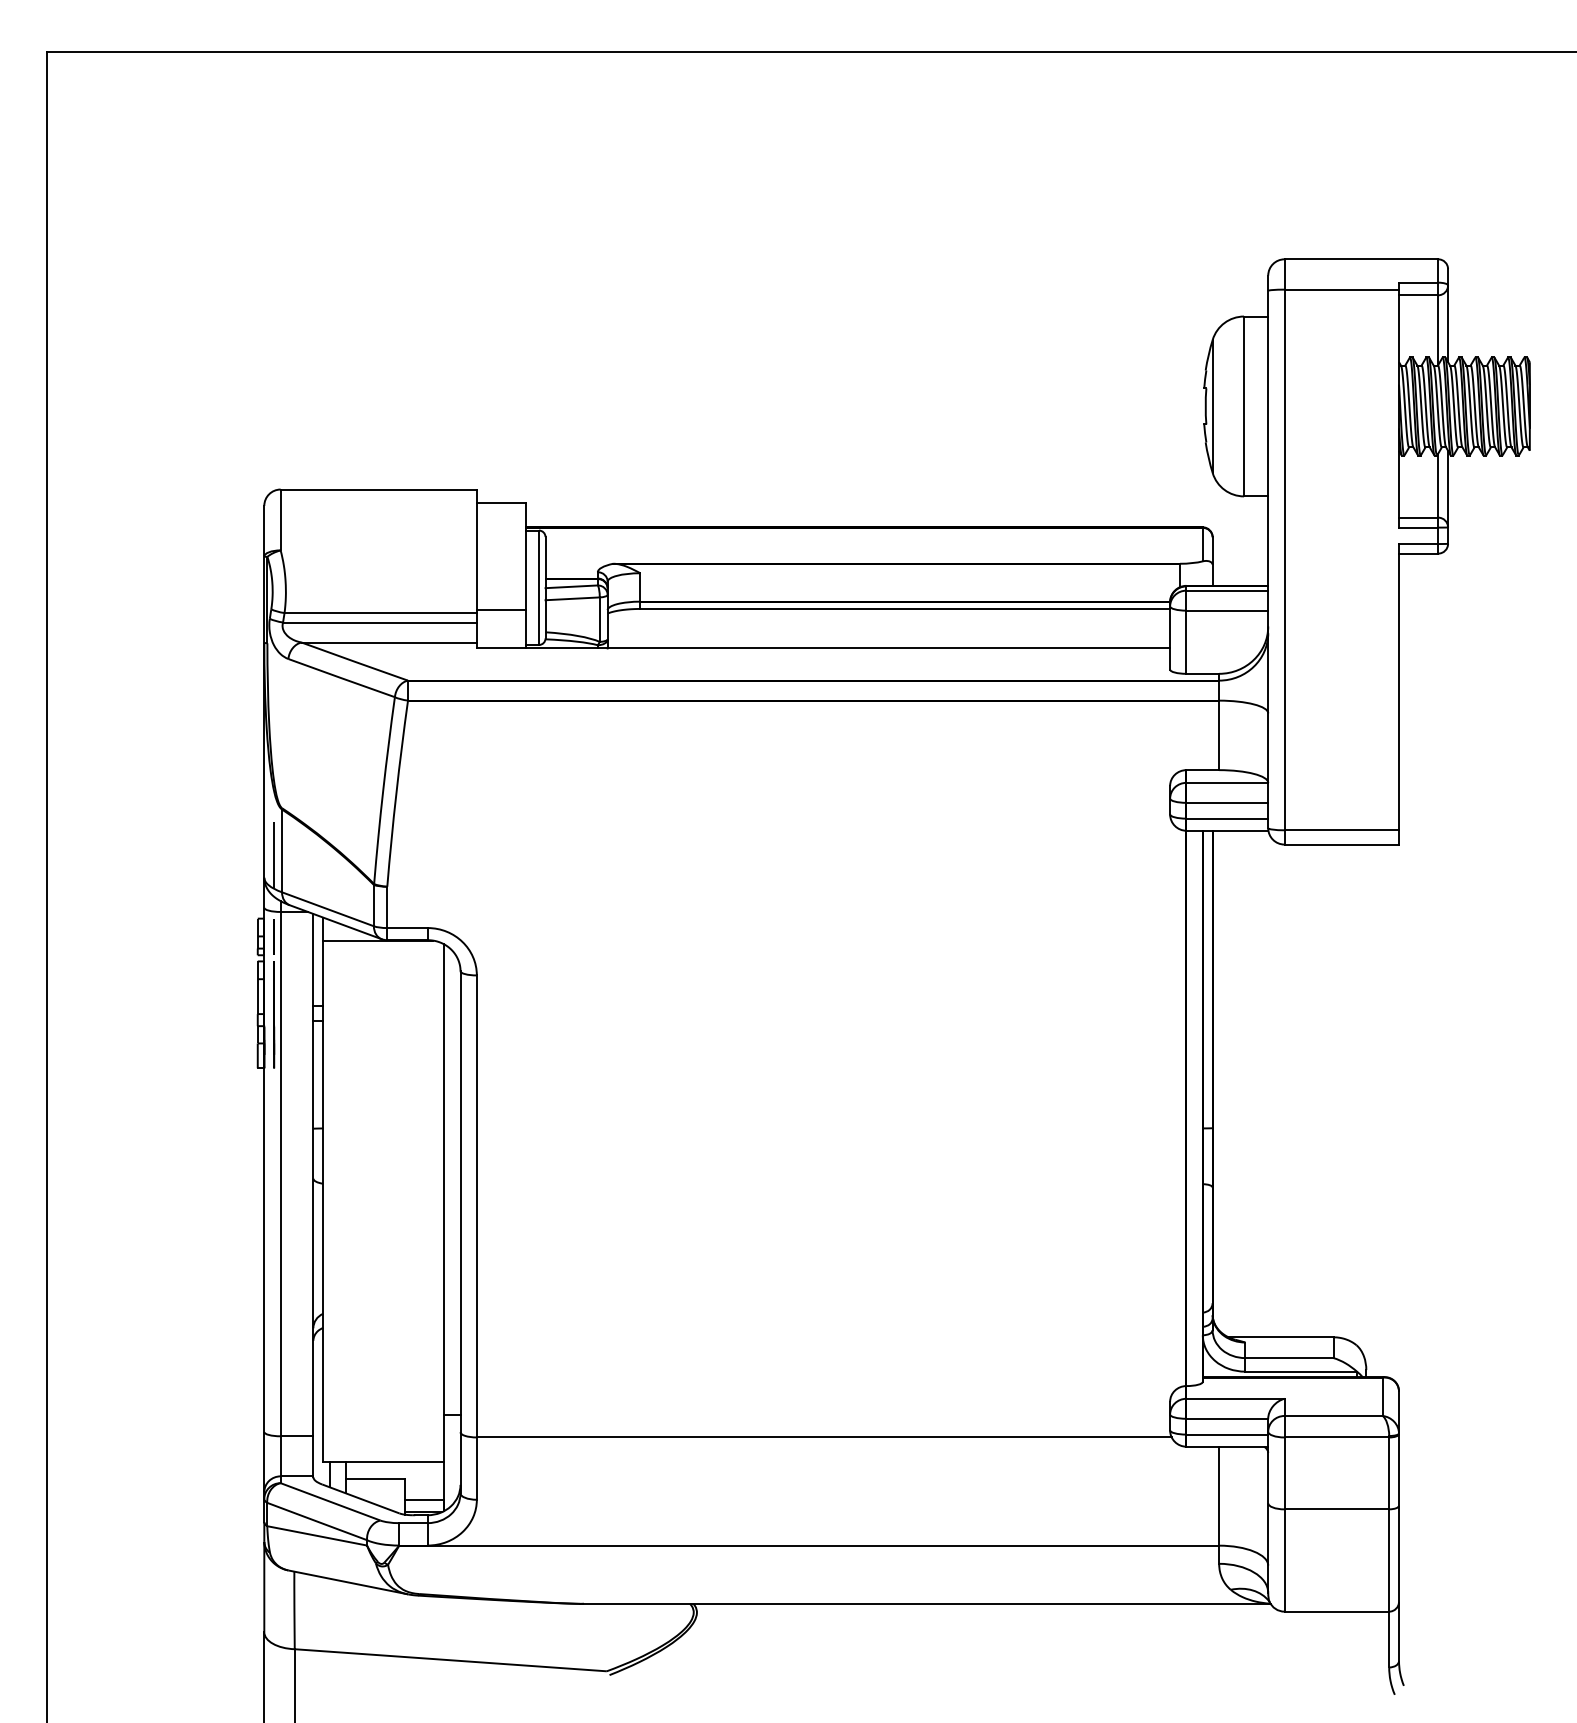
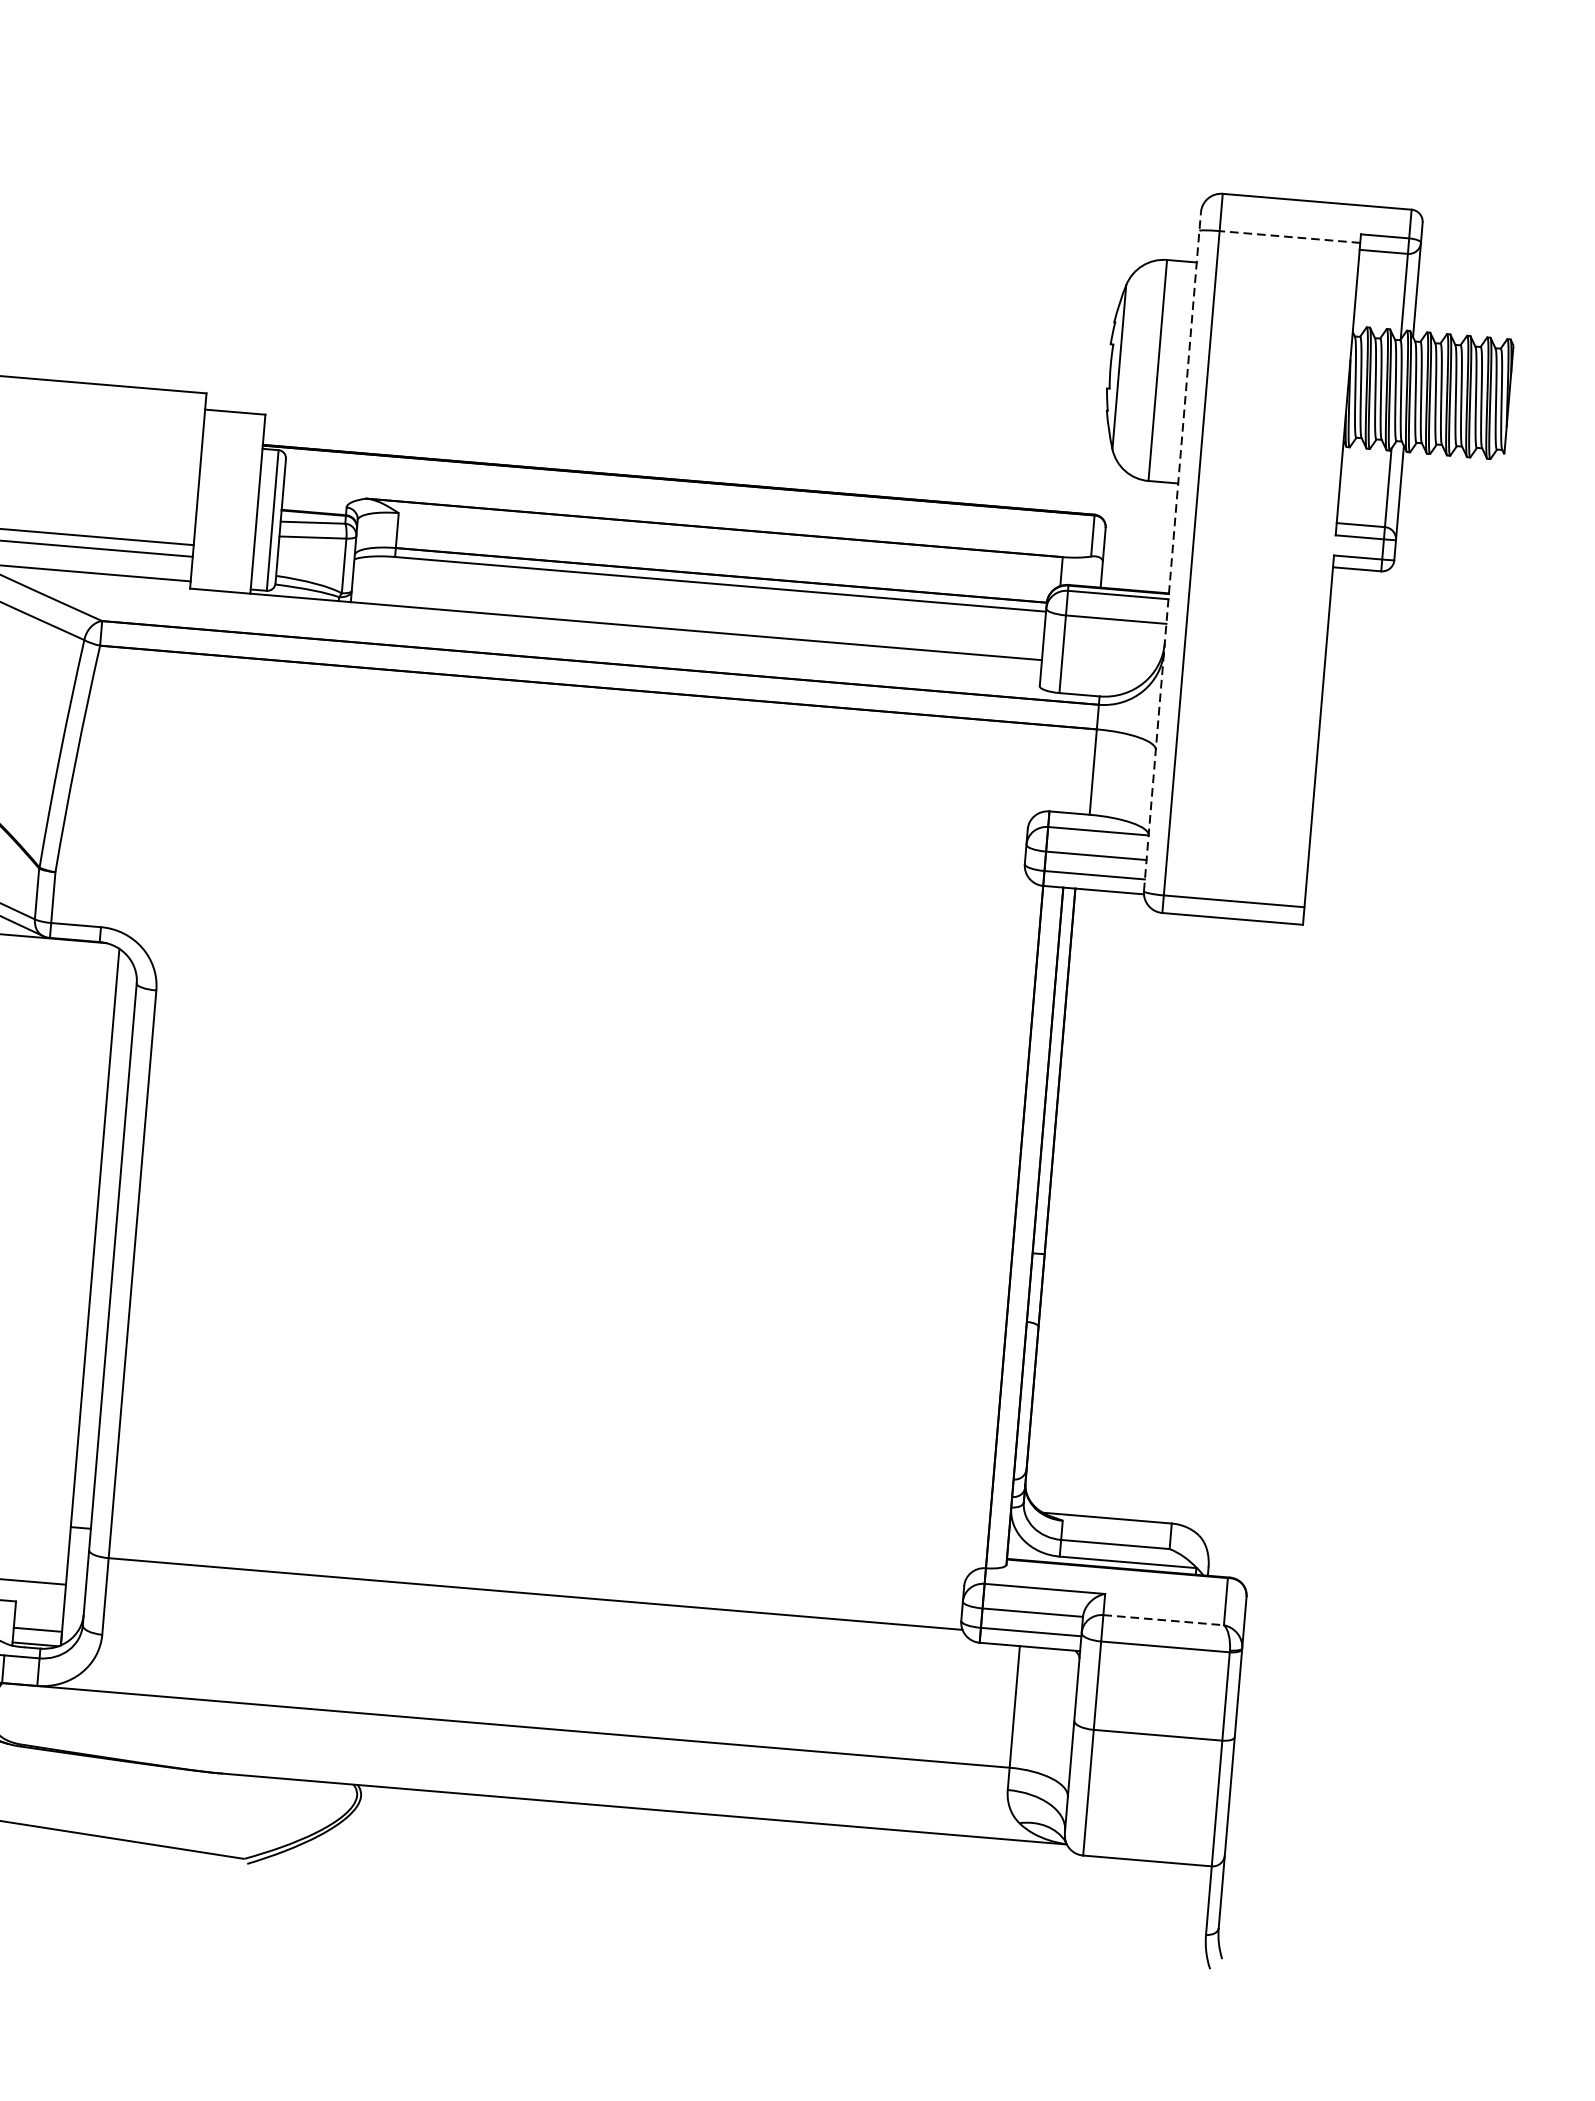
line: (1341, 289) -> (1289, 236), solid -> dashed
line: (1268, 551) -> (1172, 551), solid -> dashed
line: (500, 609) -> (223, 543), removed
line: (1334, 1415) -> (1164, 1619), solid -> dashed

